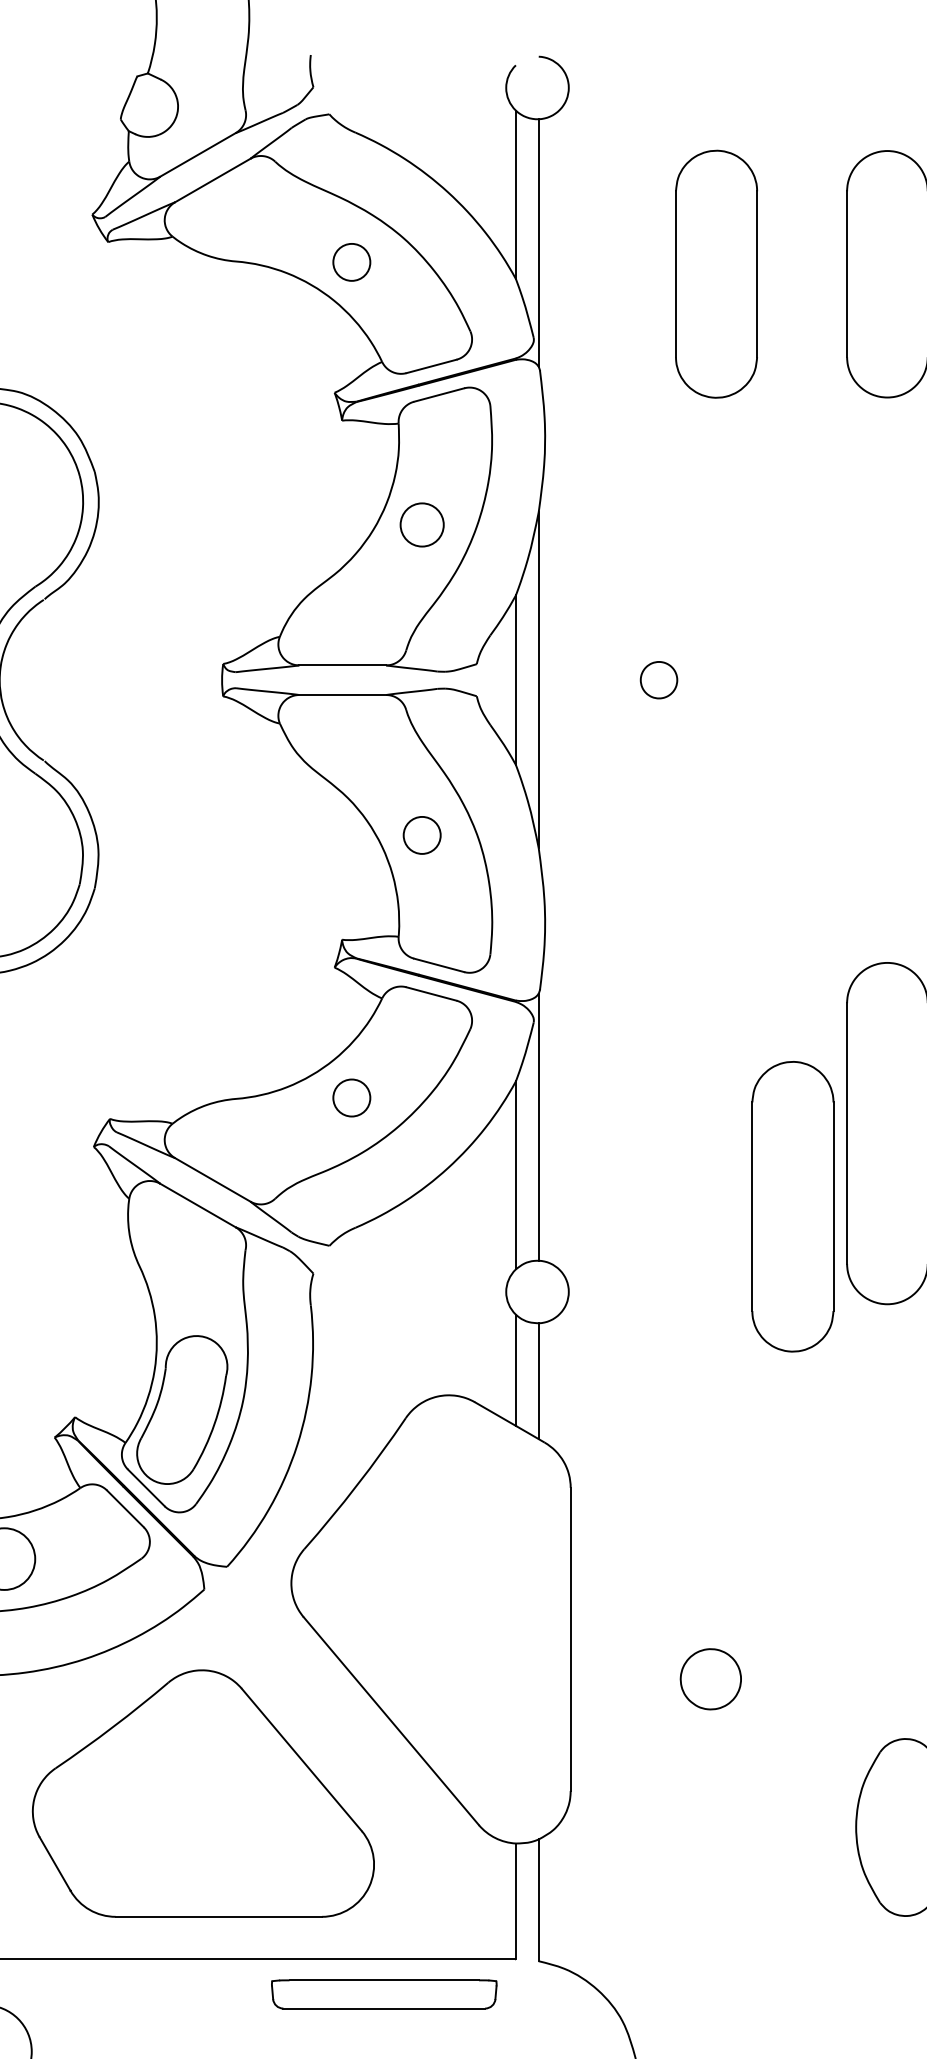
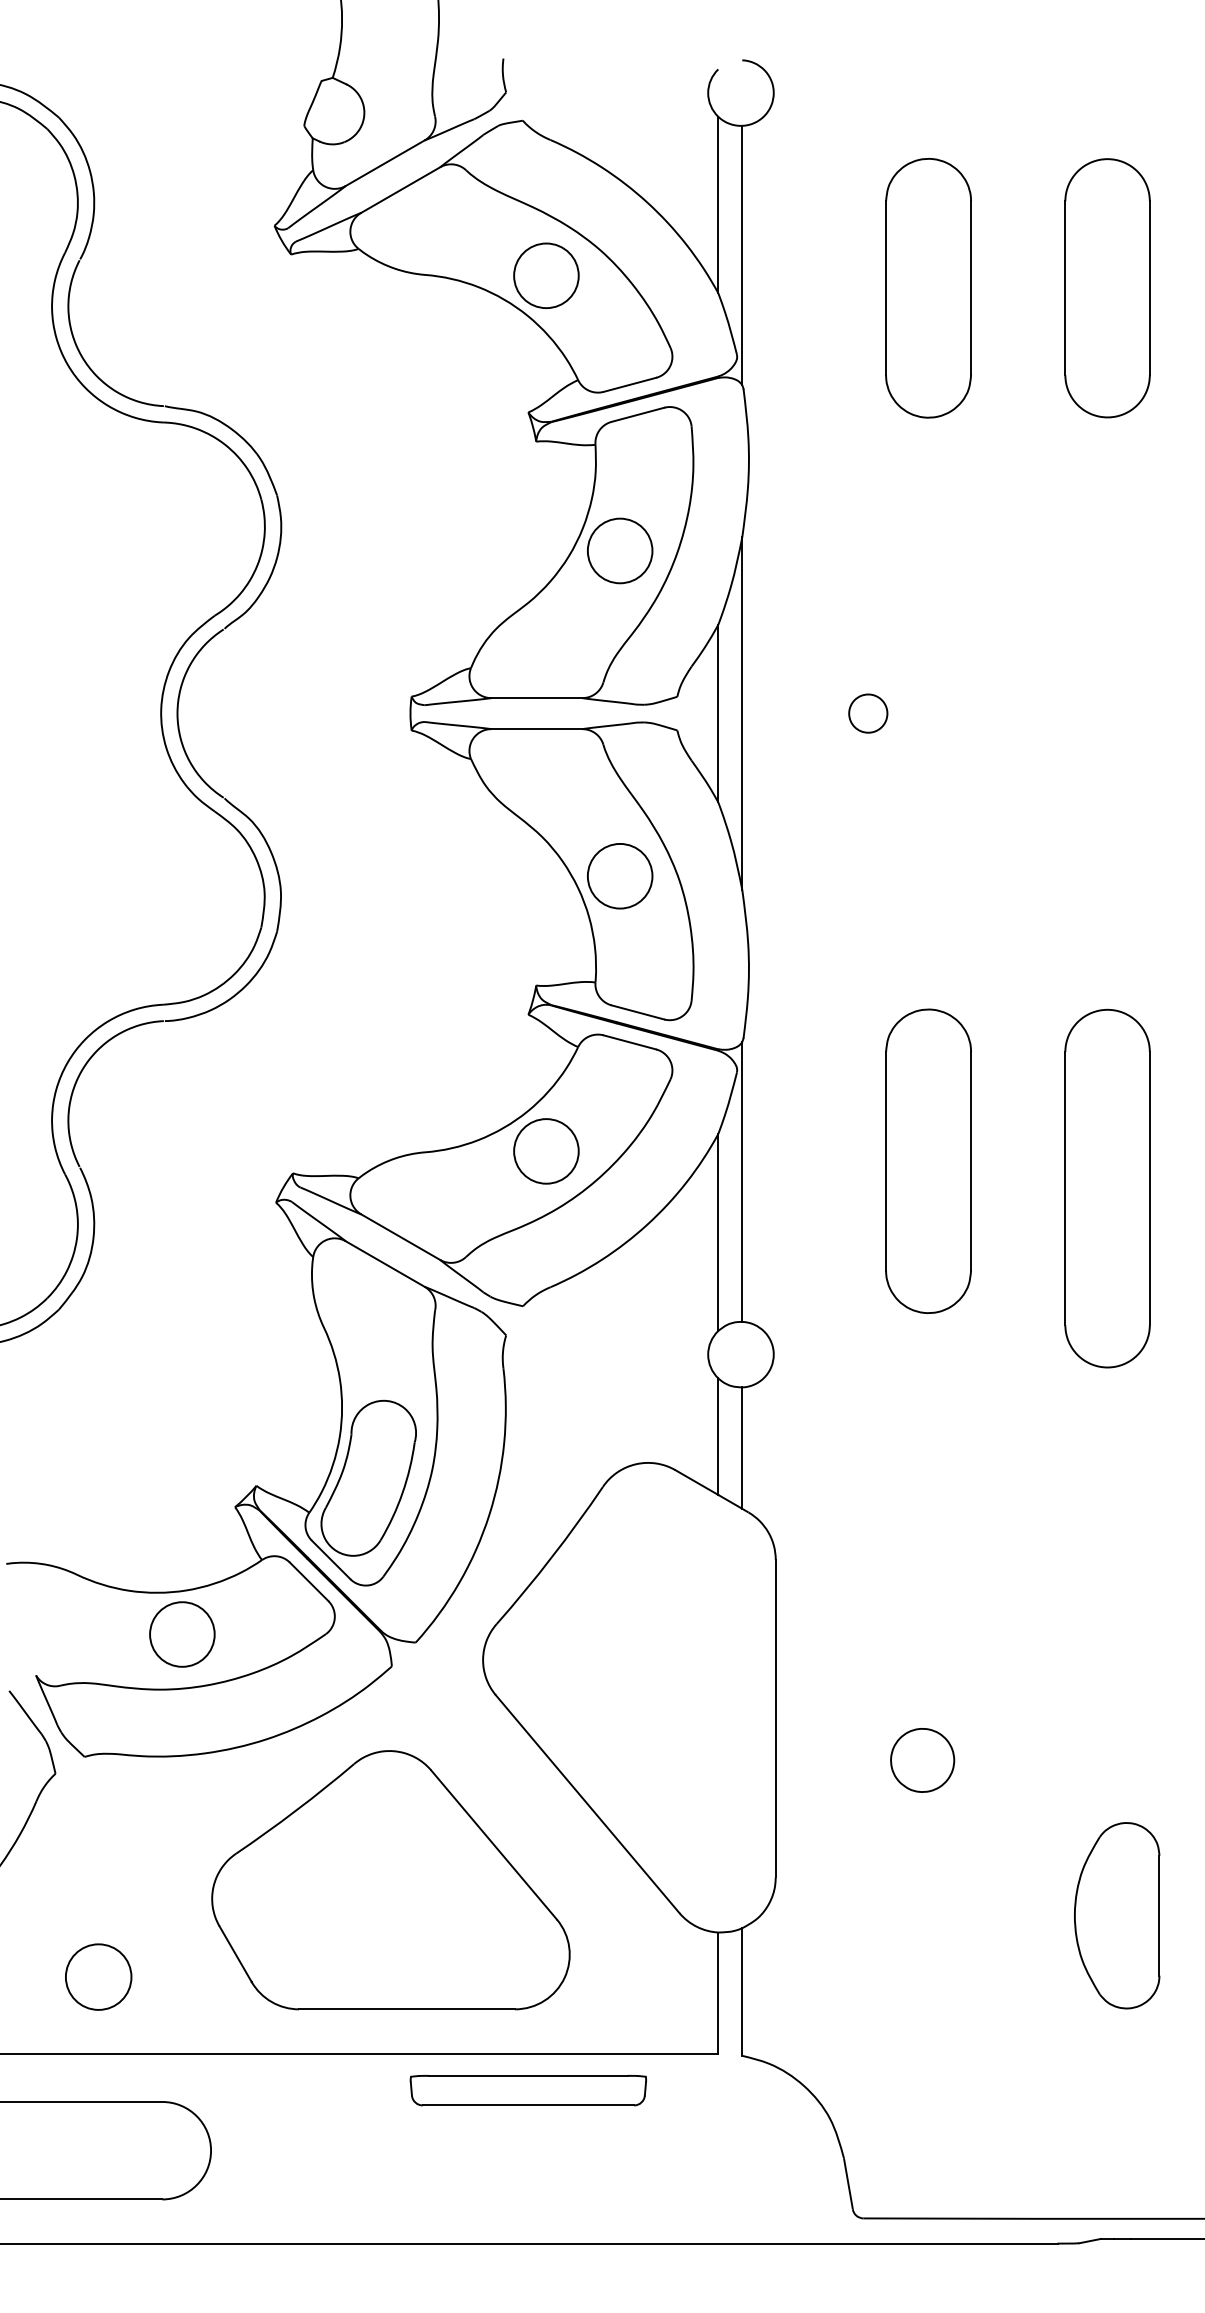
circle: (351, 262) -> (546, 275), size x1.67
circle: (421, 524) -> (619, 550), size x1.43
circle: (421, 834) -> (619, 875), size x1.67
circle: (351, 1098) -> (546, 1151), size x1.67
part: (792, 1205) -> (928, 1160), moved
part: (384, 1994) -> (528, 2090), moved

